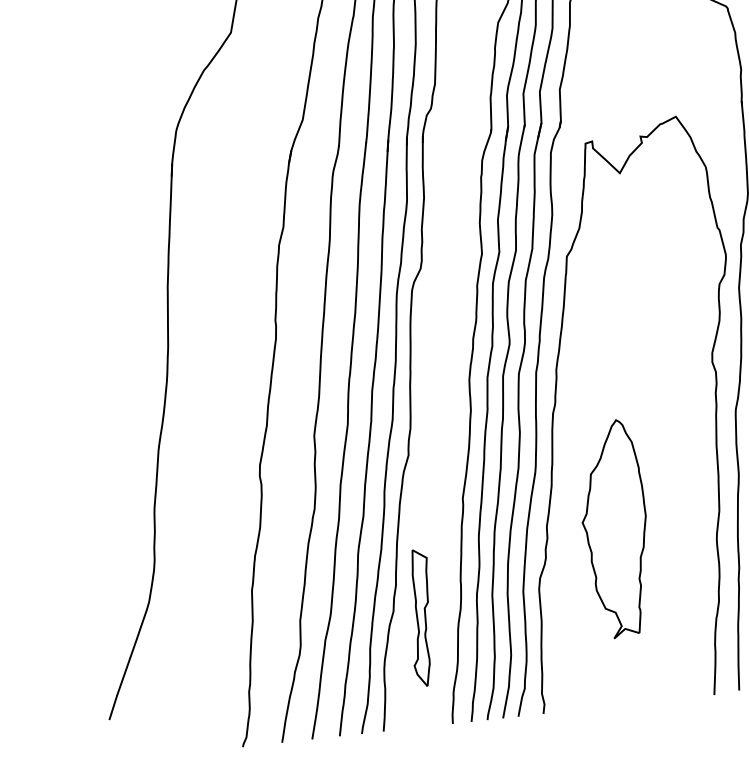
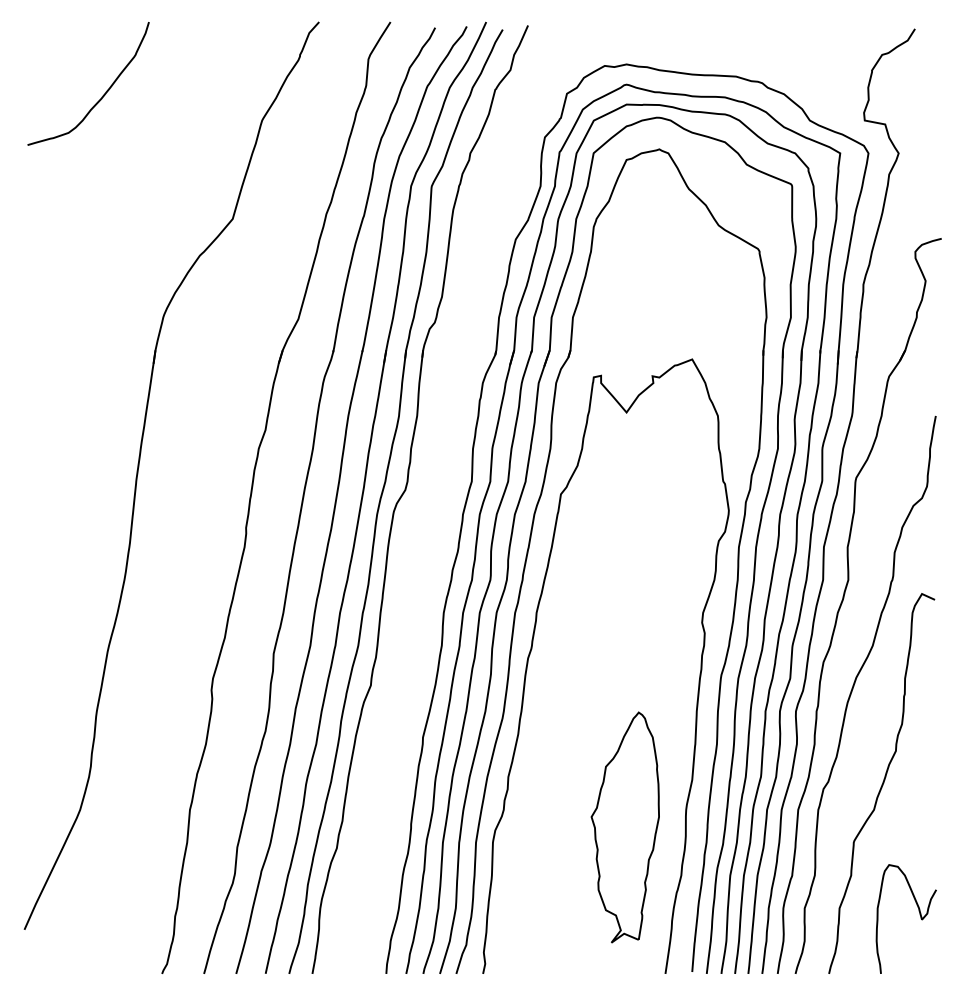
part: (614, 529) -> (624, 827), moved
part: (420, 618) -> (364, 858), removed

